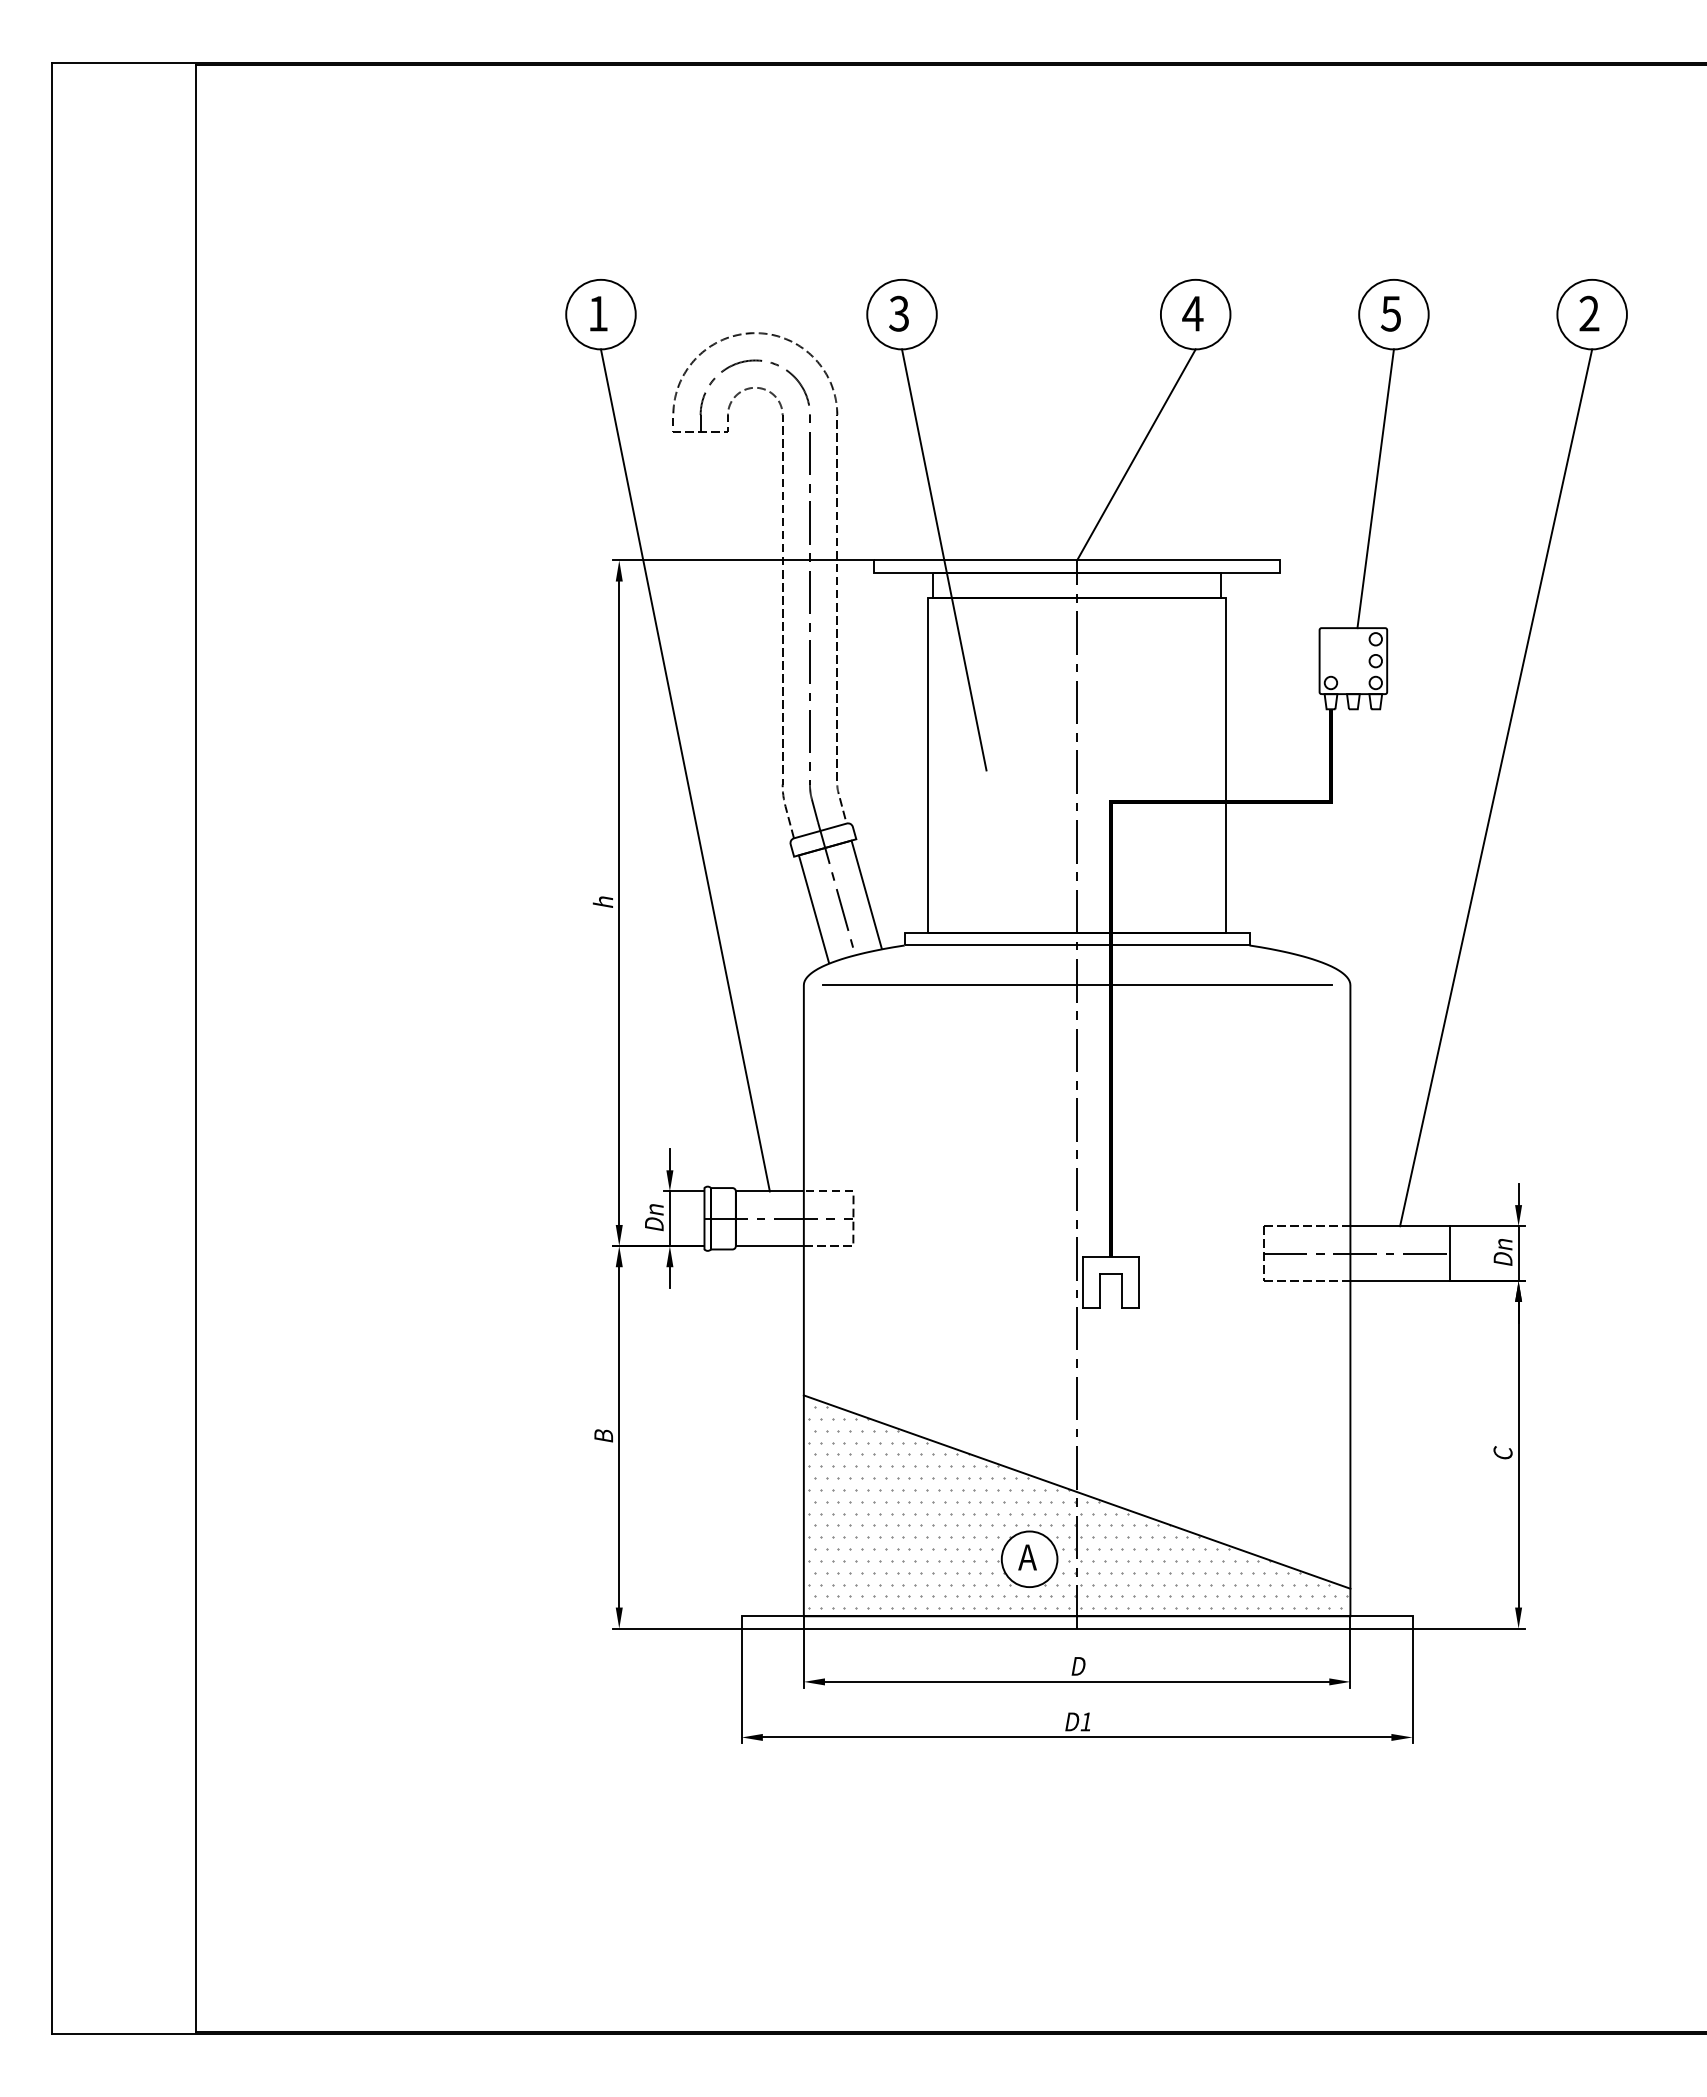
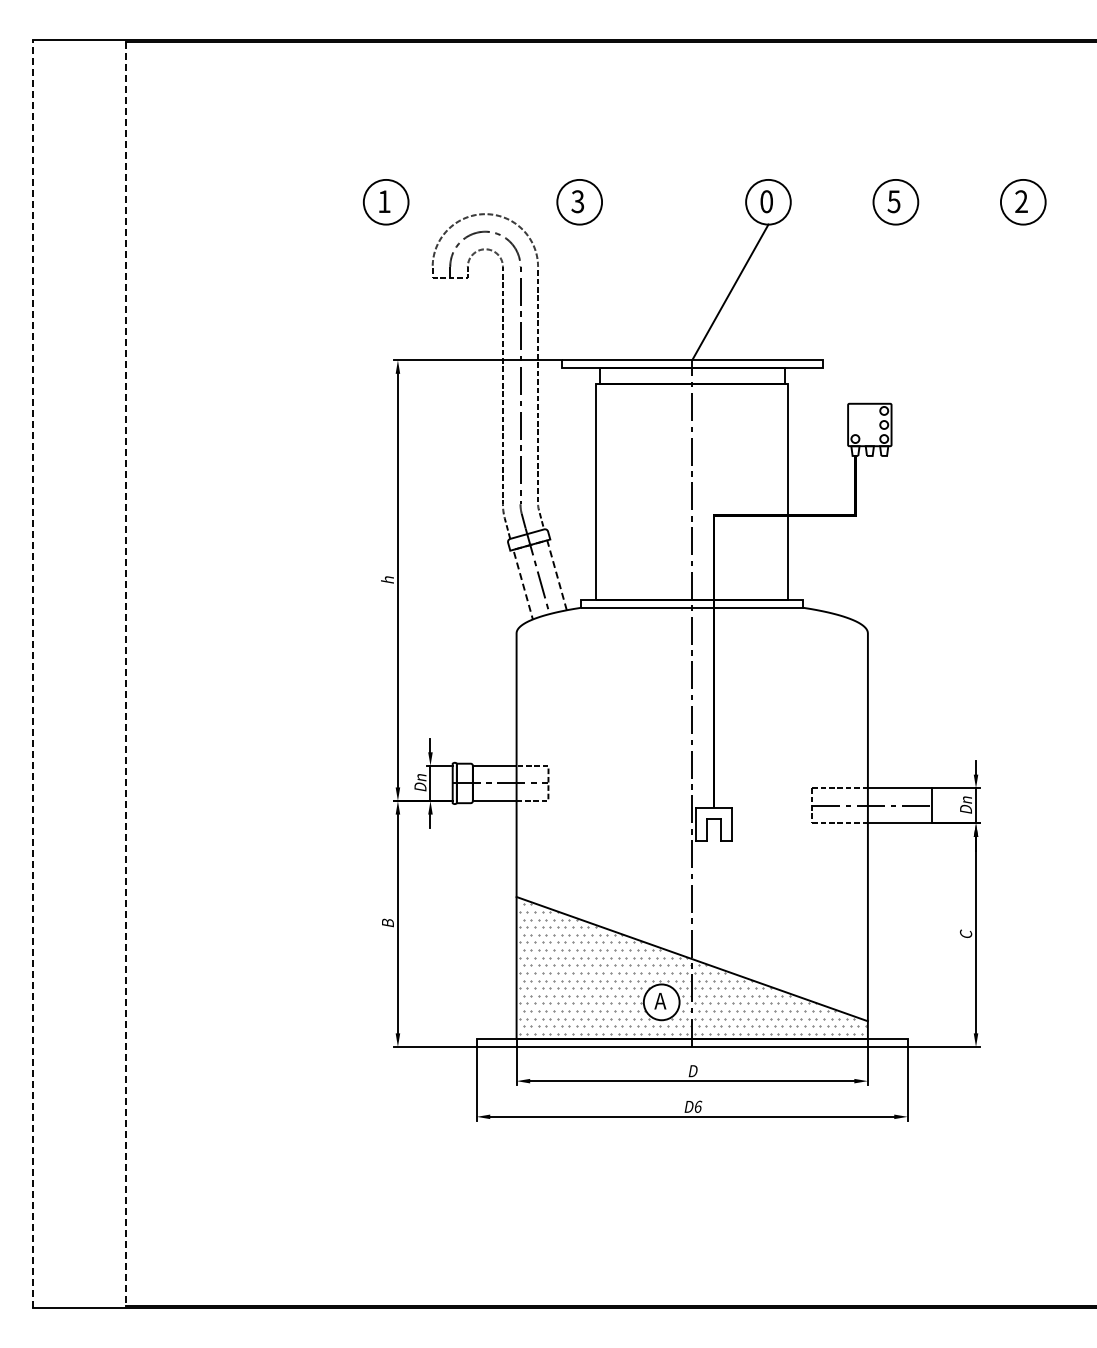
text: (1192, 313) -> (766, 201), 4 -> 0
line: (1374, 487) -> (883, 313), removed
line: (943, 559) -> (606, 359), removed
line: (685, 769) -> (440, 494), removed
line: (1496, 787) -> (961, 506), removed
line: (825, 848) -> (530, 545), solid -> dashed
line: (1075, 985) -> (691, 633), removed
line: (52, 1049) -> (33, 674), solid -> dashed
line: (195, 1049) -> (125, 674), solid -> dashed
text: (1086, 1721) -> (698, 1106), D1 -> D6

